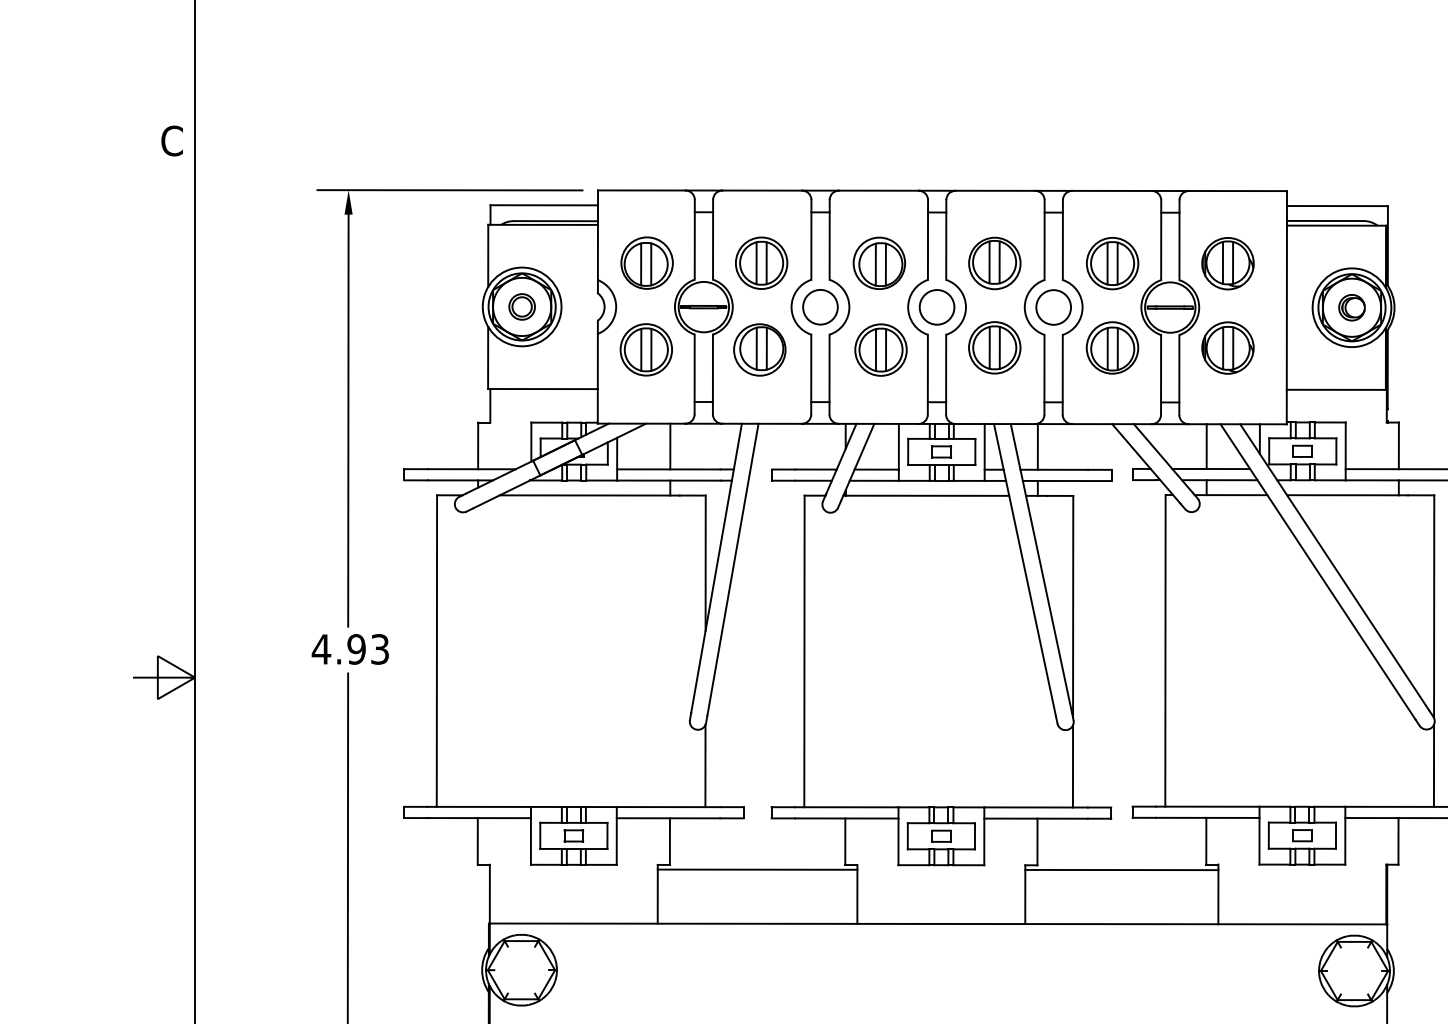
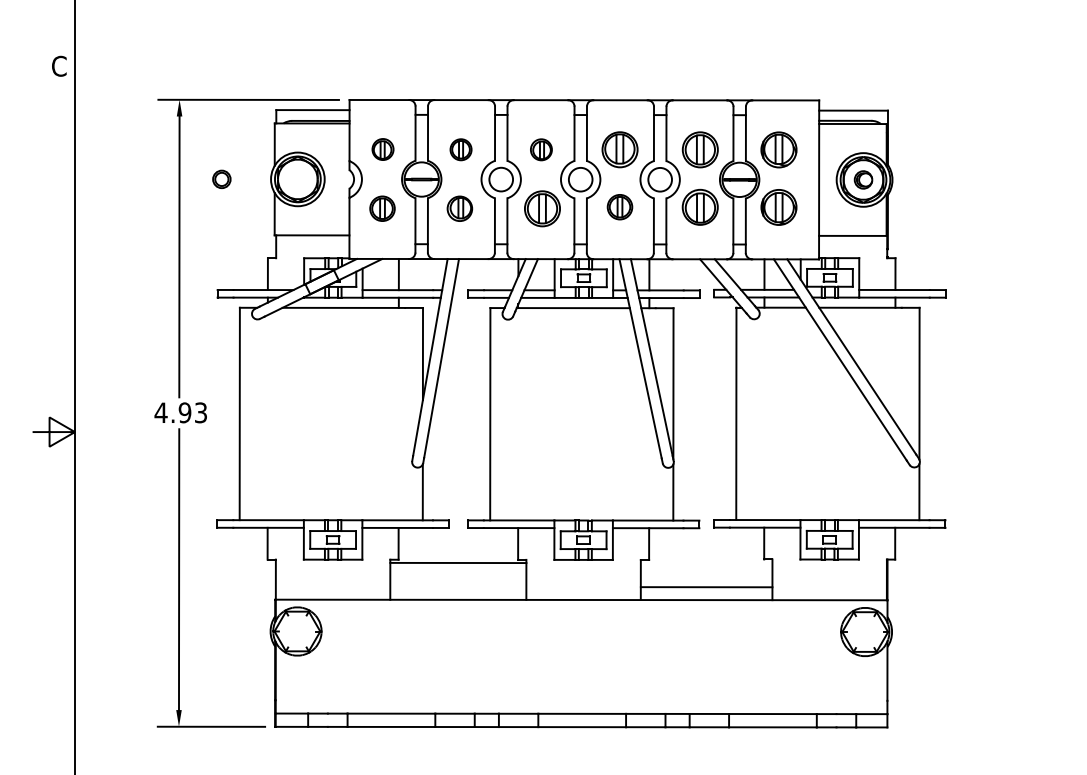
part: (646, 263) -> (382, 149), size x0.6
part: (760, 263) -> (460, 149), size x0.6
part: (879, 263) -> (541, 149), size x0.6
part: (521, 305) -> (221, 178), moved
part: (994, 346) -> (619, 206), size x0.7
part: (646, 349) -> (382, 208), size x0.7
part: (759, 349) -> (459, 208), size x0.7
line: (1121, 870) -> (706, 587), moved

